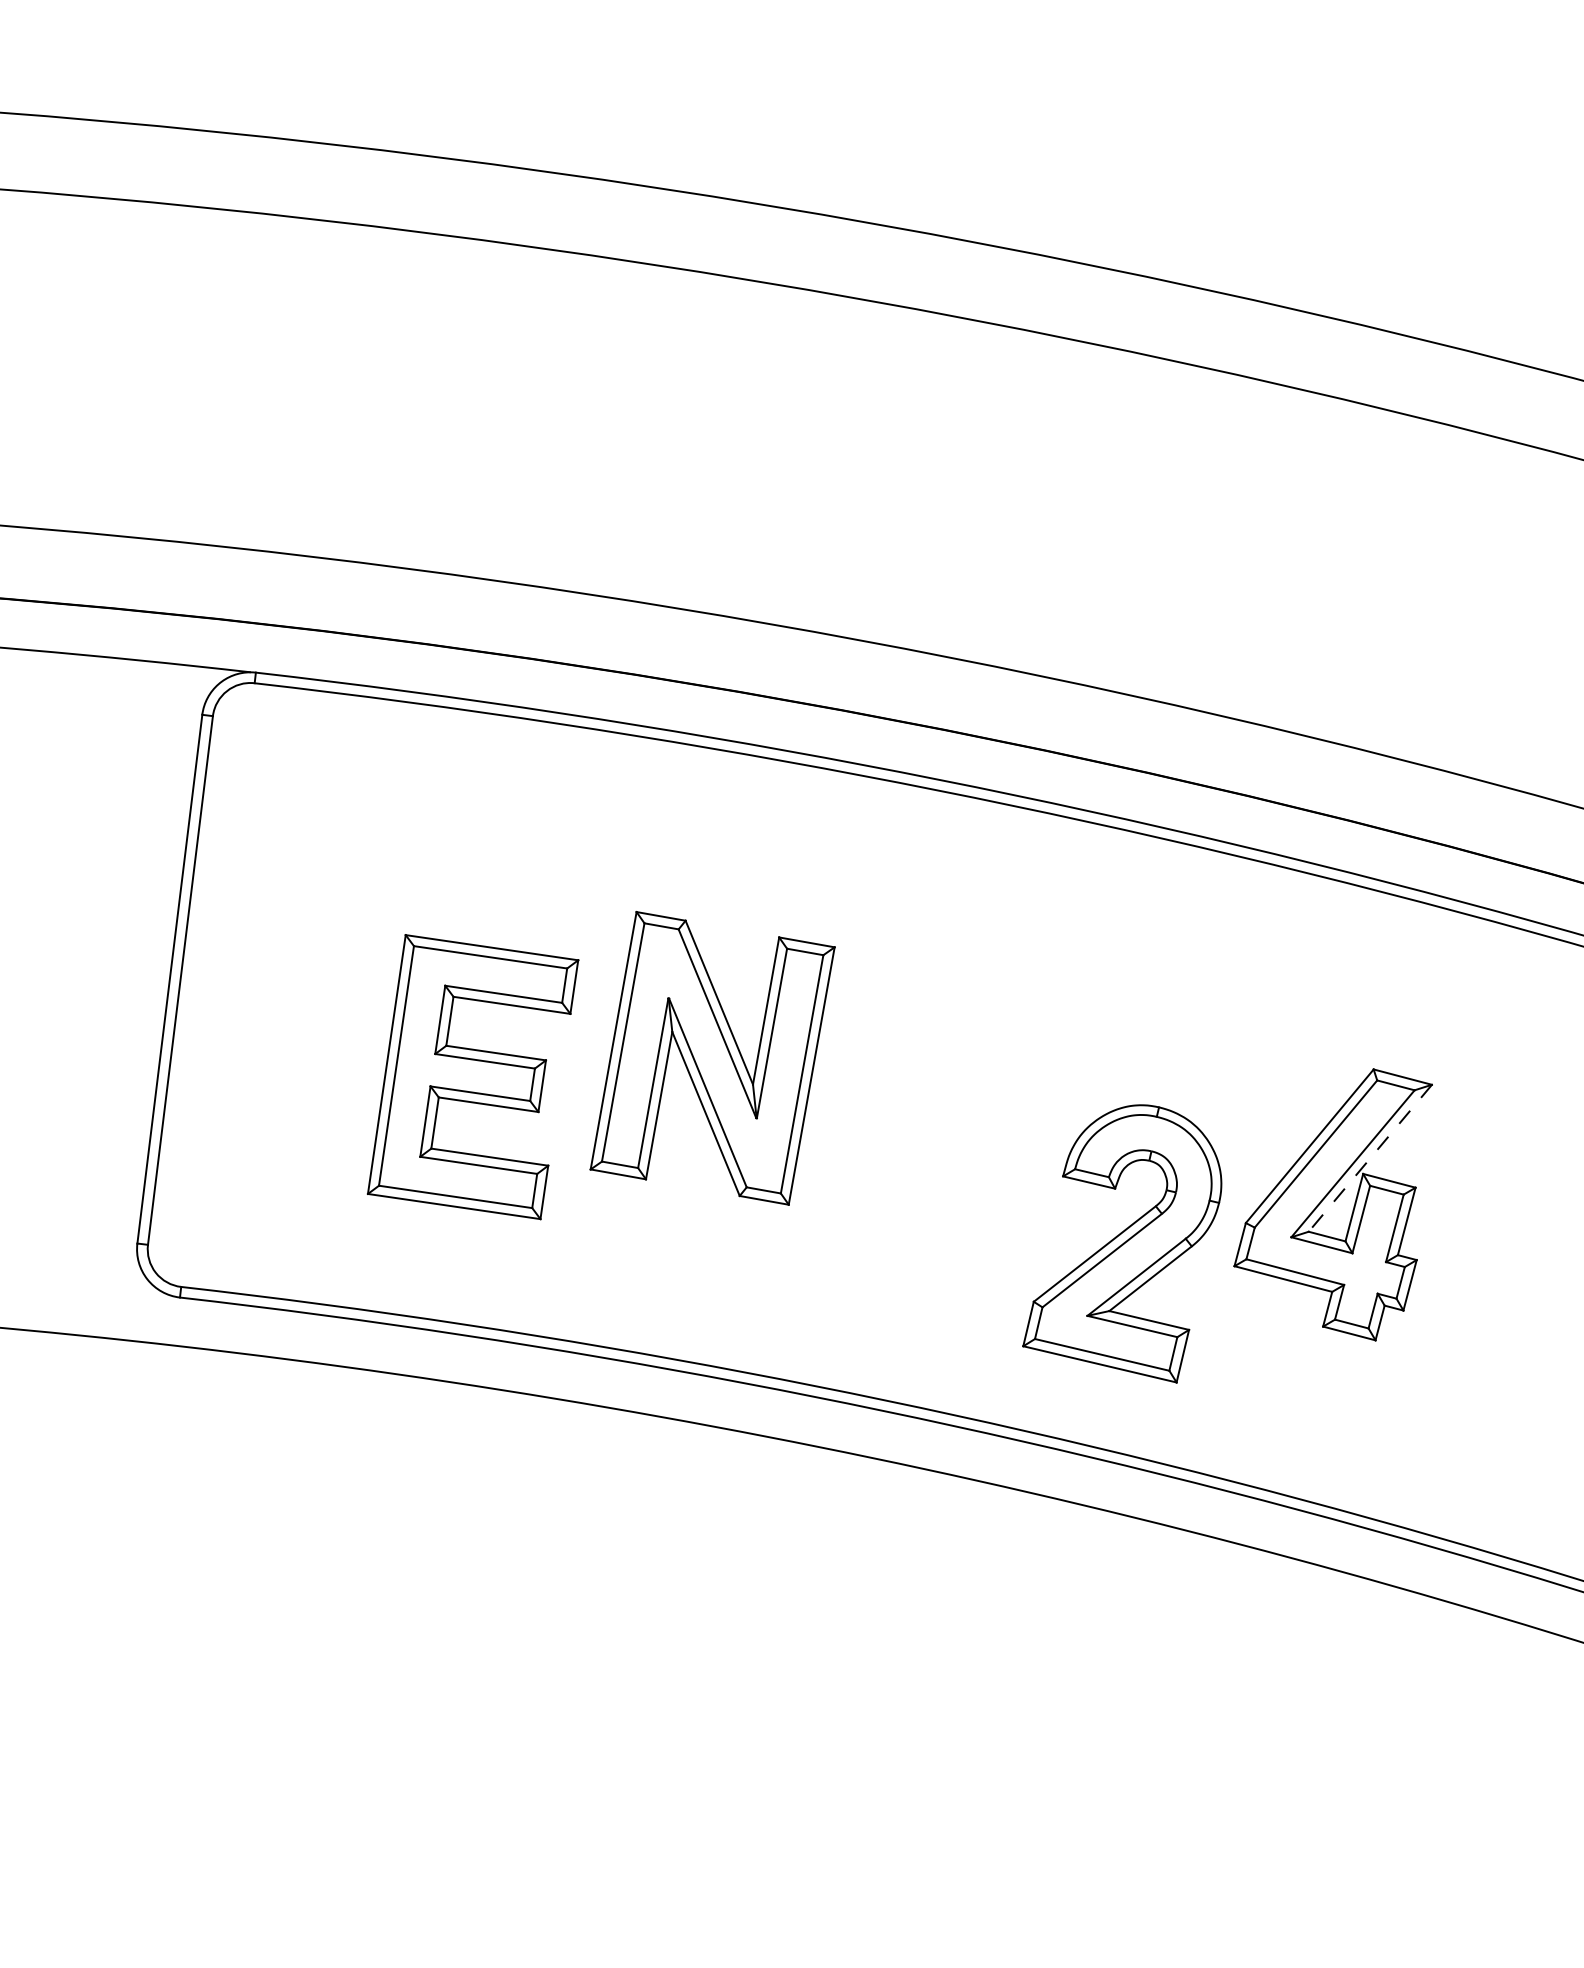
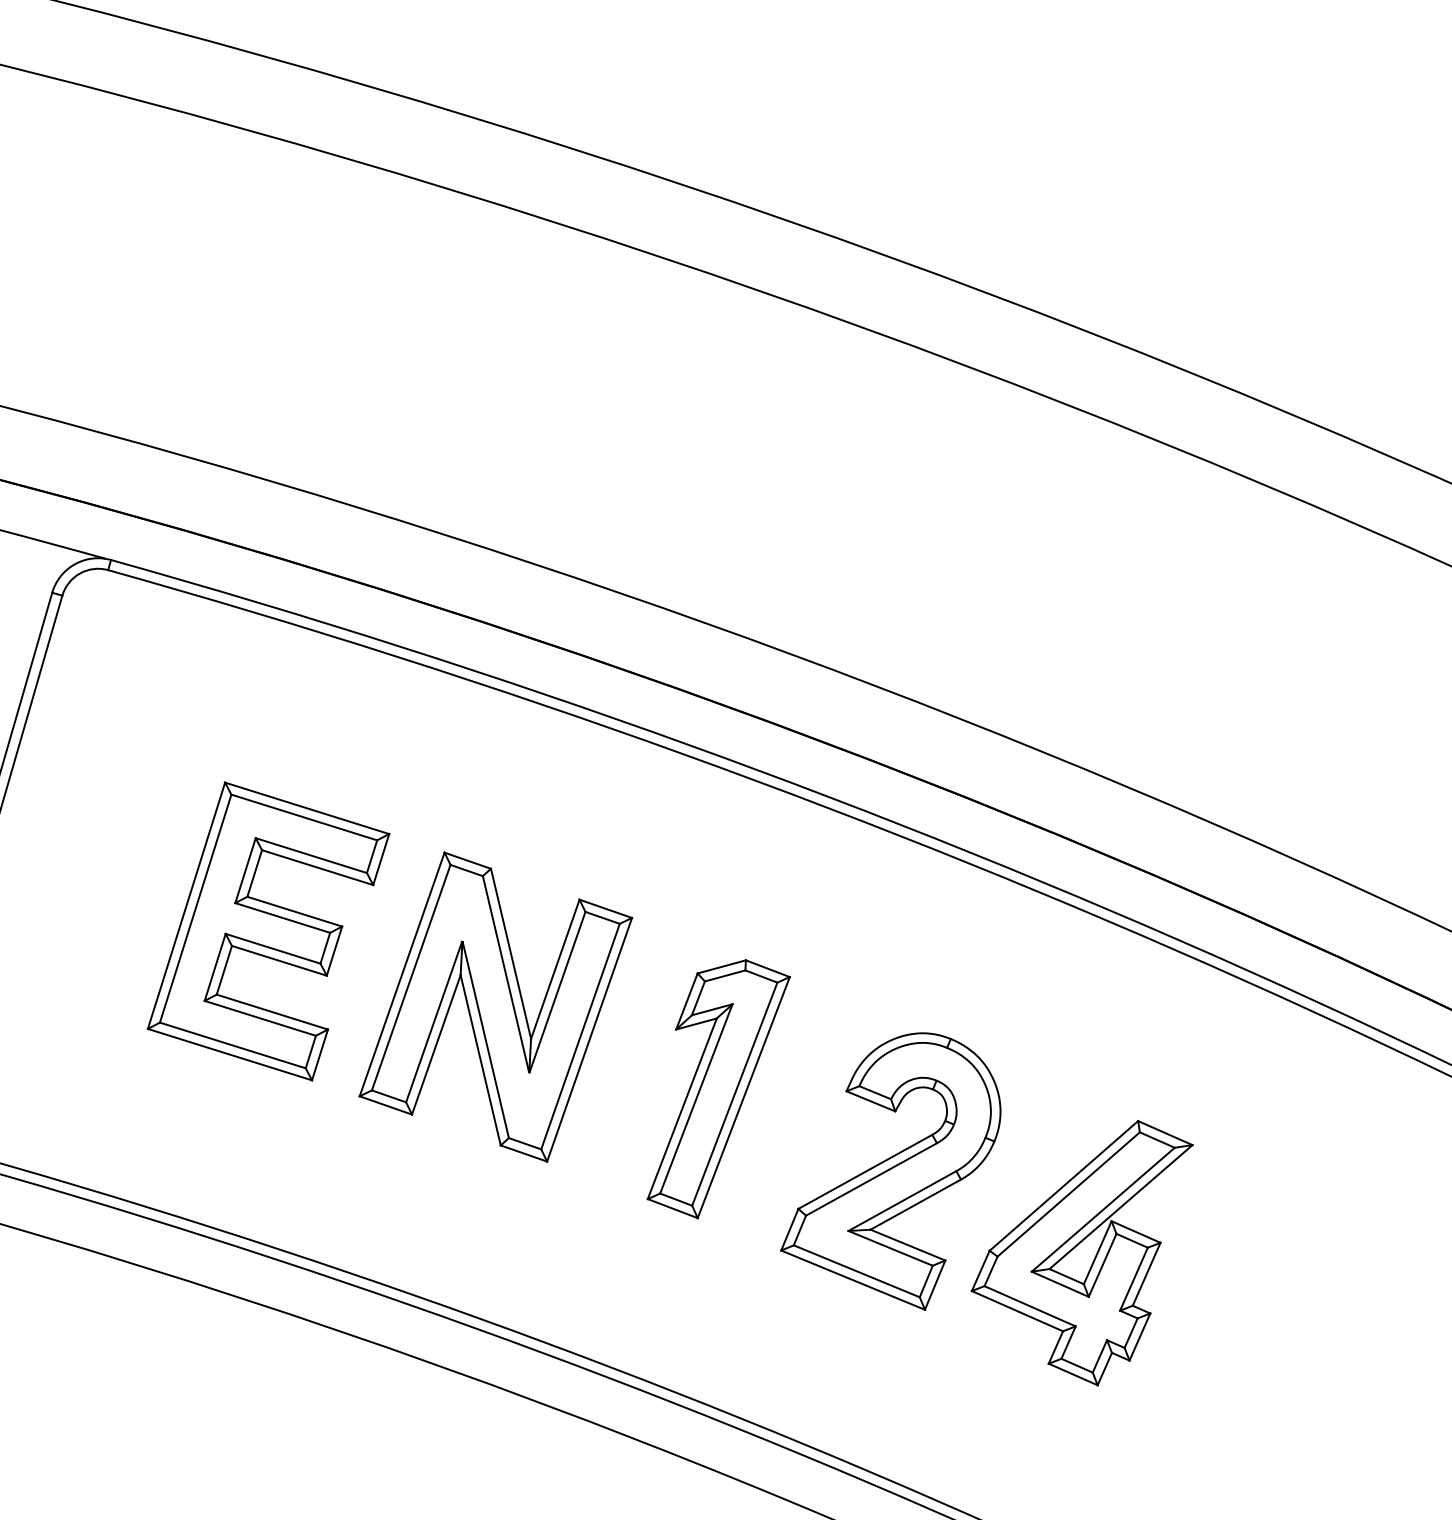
part: (473, 1077) -> (268, 931), moved
part: (948, 1104) -> (718, 1088), added
line: (1370, 1158) -> (1121, 1207), dashed -> solid
part: (1122, 1243) -> (893, 1165), moved

